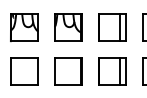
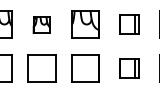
part: (24, 27) -> (41, 24), size x0.6
part: (112, 27) -> (129, 24), size x0.7
part: (112, 71) -> (129, 68), size x0.7

